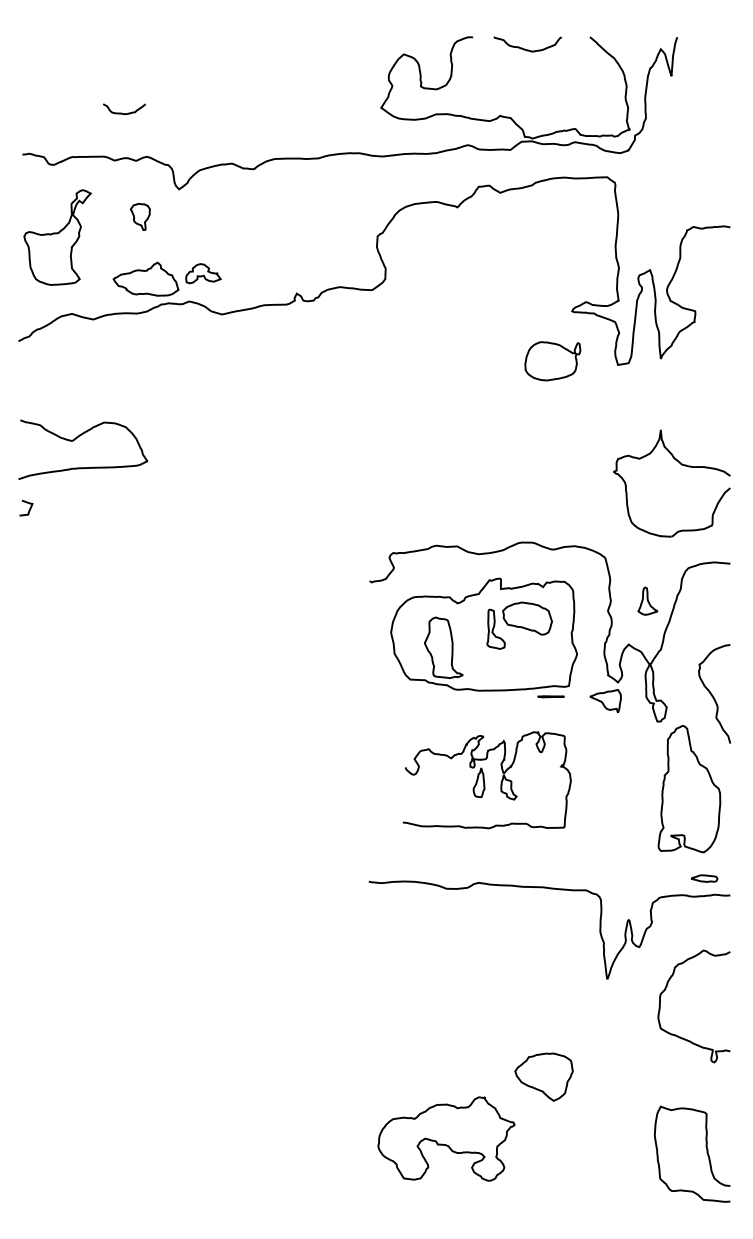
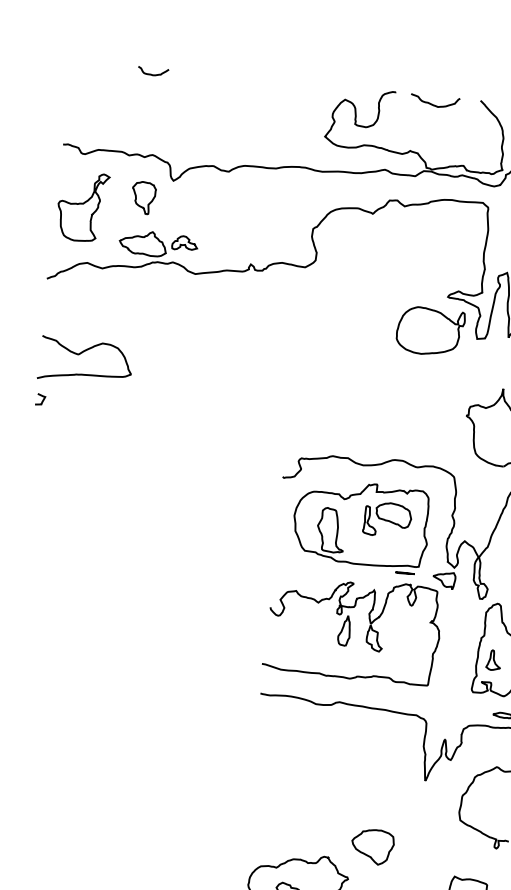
curve: (122, 112) -> (151, 73), moved
part: (140, 216) -> (143, 197), size x1.67
part: (552, 361) -> (430, 331), size x1.67
part: (647, 600) -> (493, 659), moved
part: (486, 779) -> (352, 628), size x1.43

